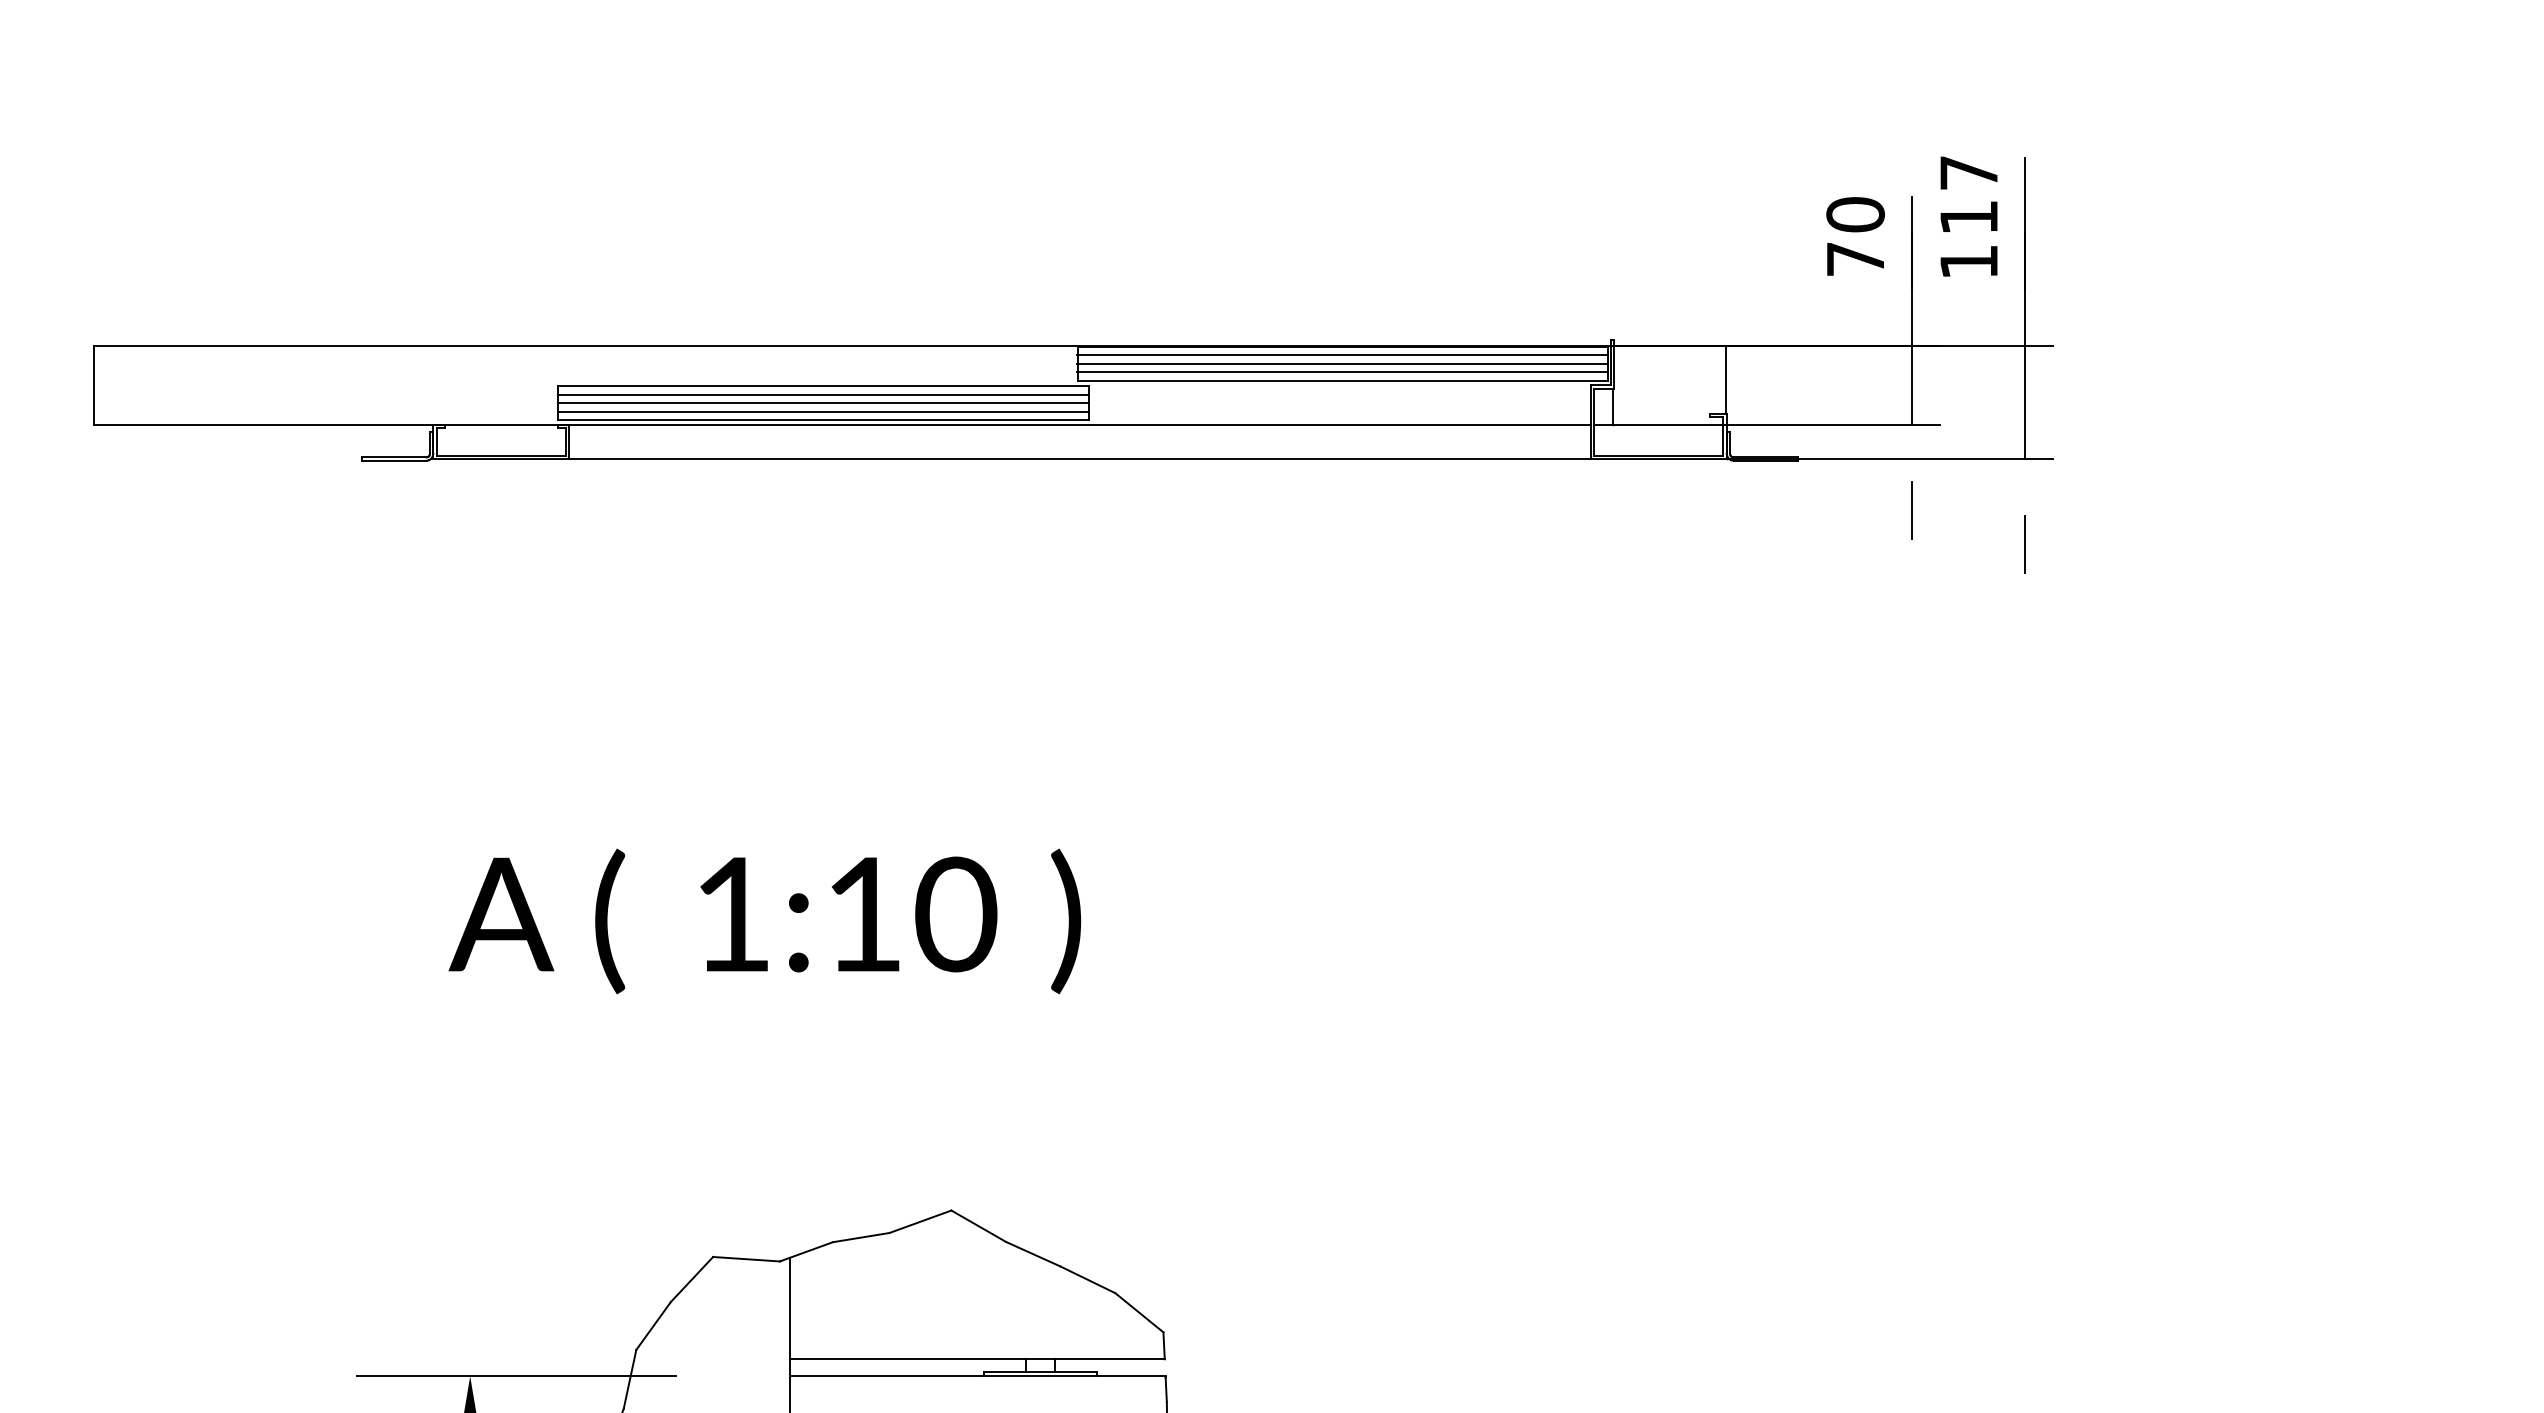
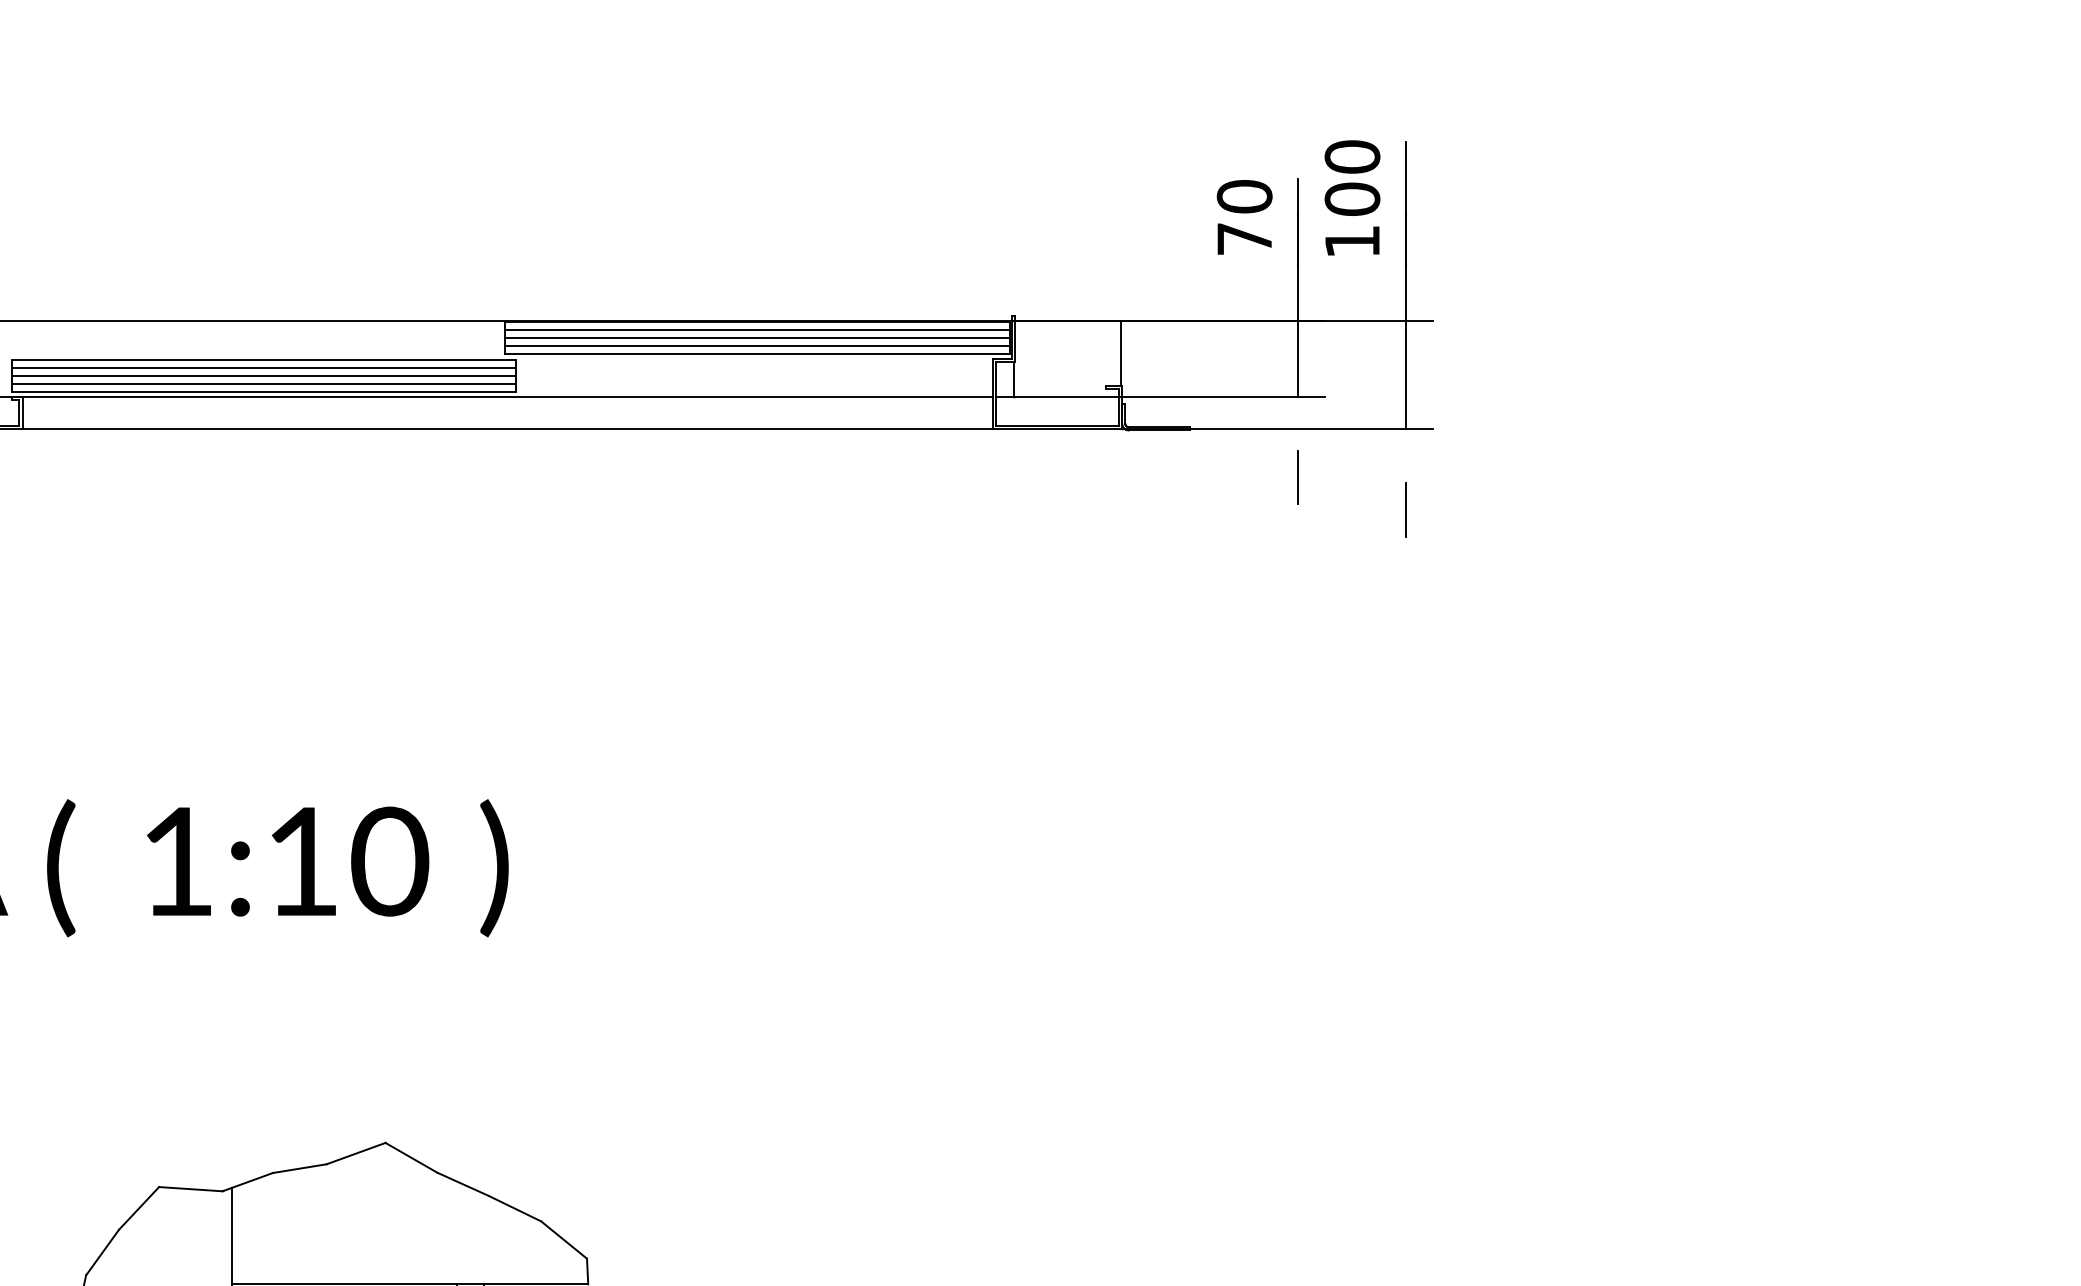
text: (1968, 195) -> (1351, 178), 117 -> 100

